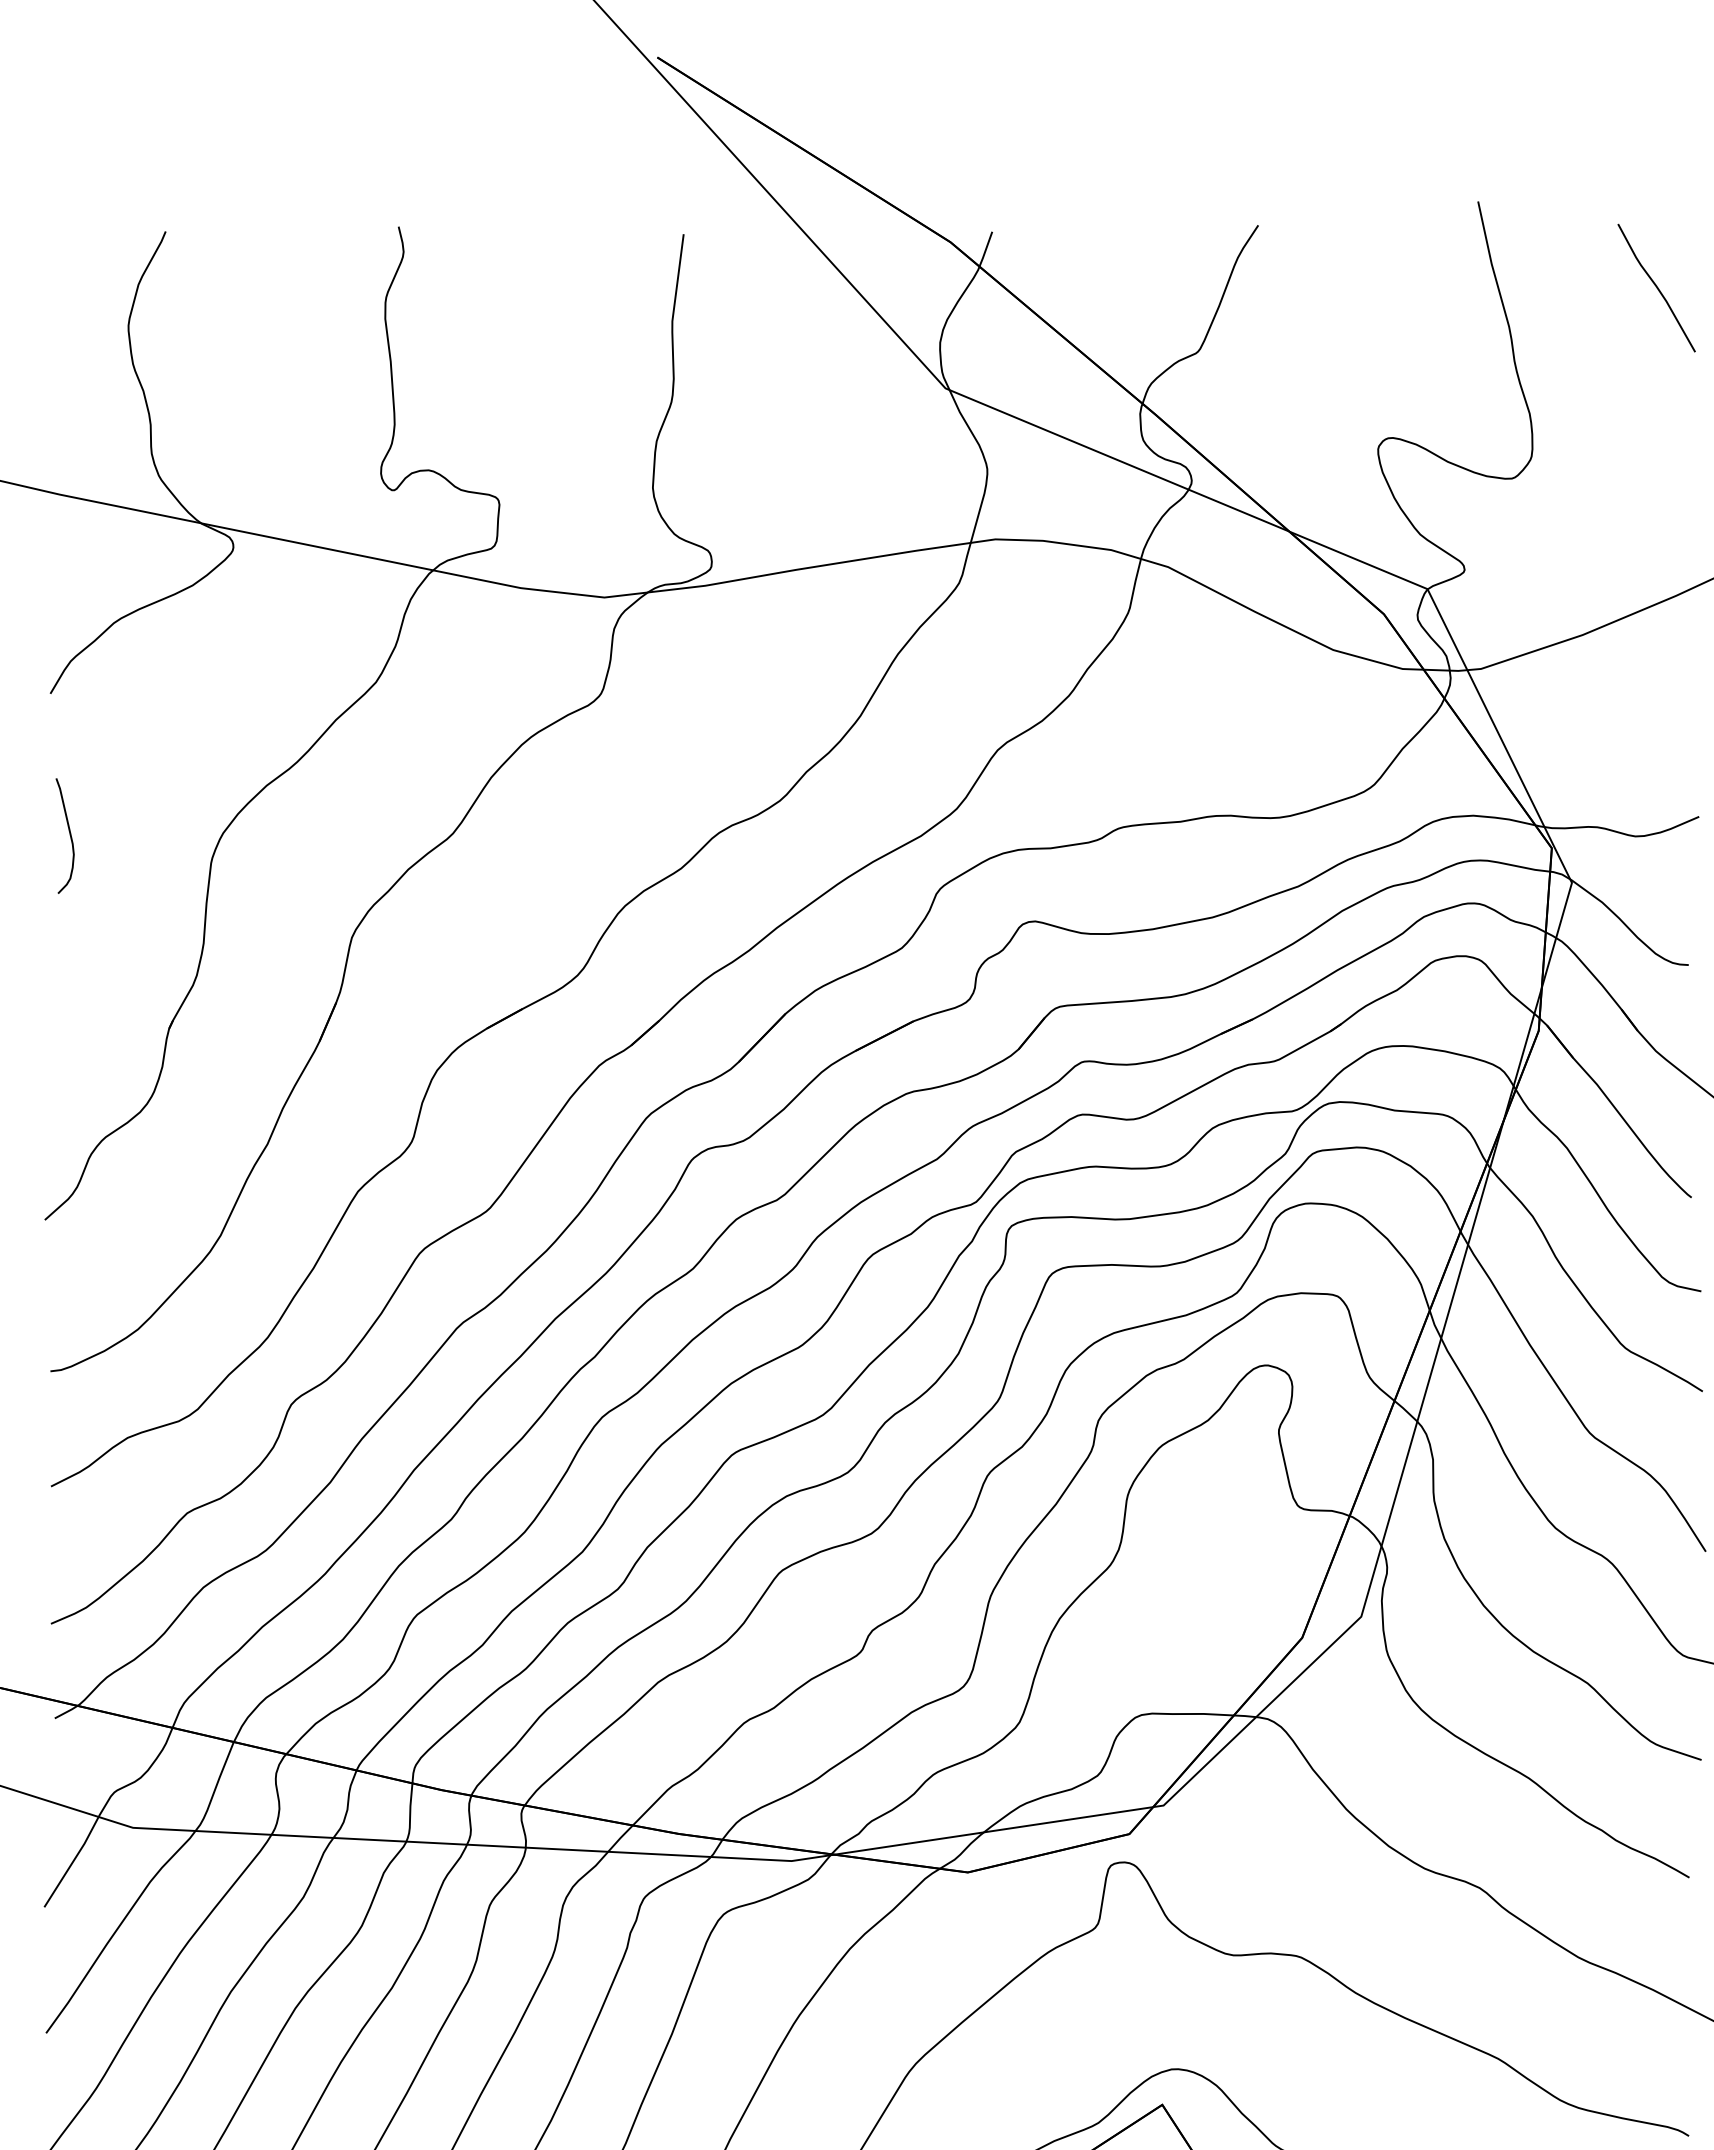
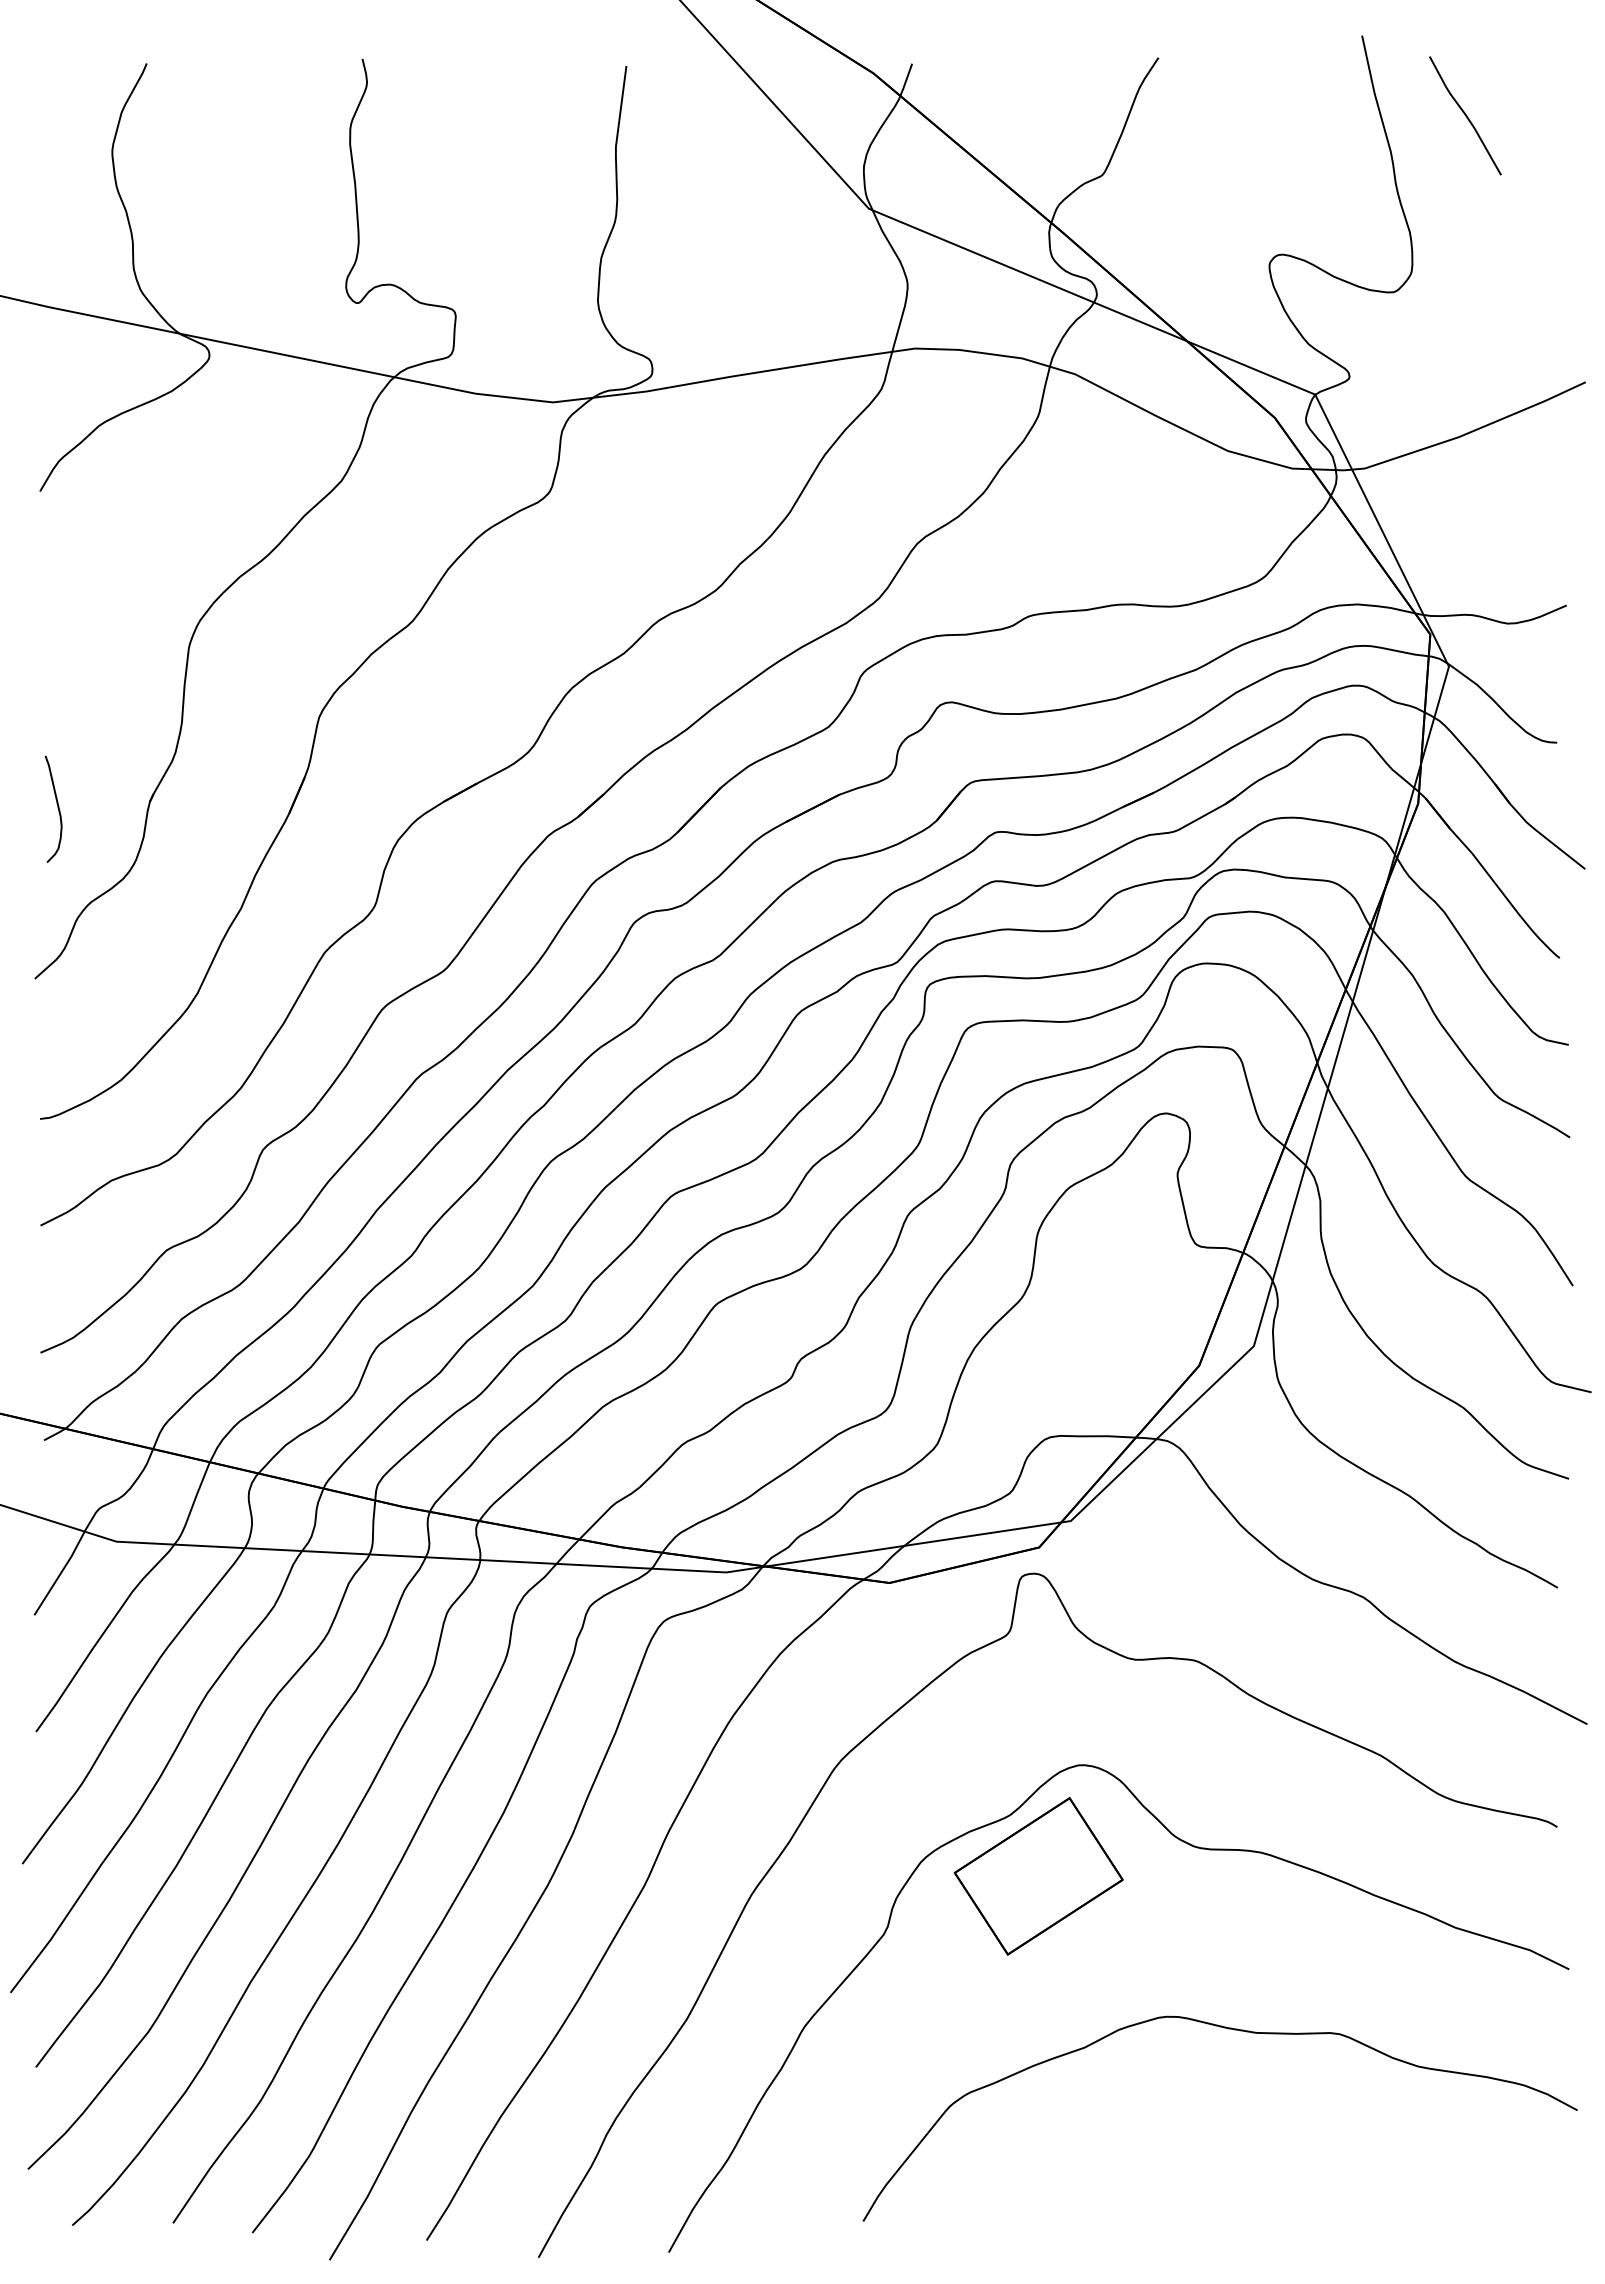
curve: (1656, 287) -> (1465, 115), moved
curve: (69, 835) -> (57, 808), moved

